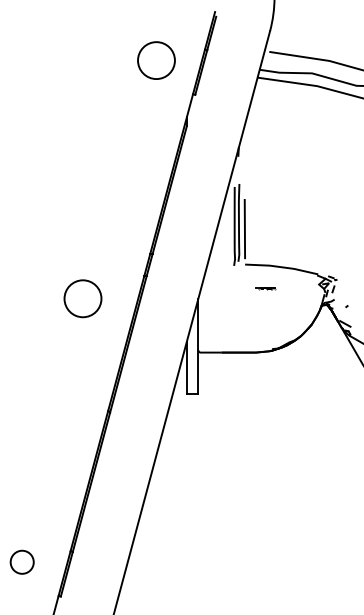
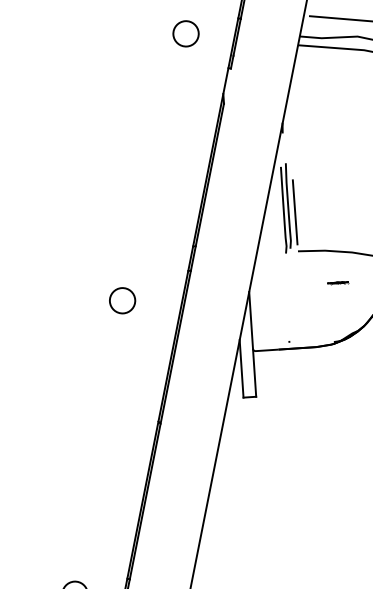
circle: (156, 60) -> (185, 33), size x0.62
line: (265, 288) -> (337, 282), moved
circle: (82, 298) -> (121, 300), size x0.62

